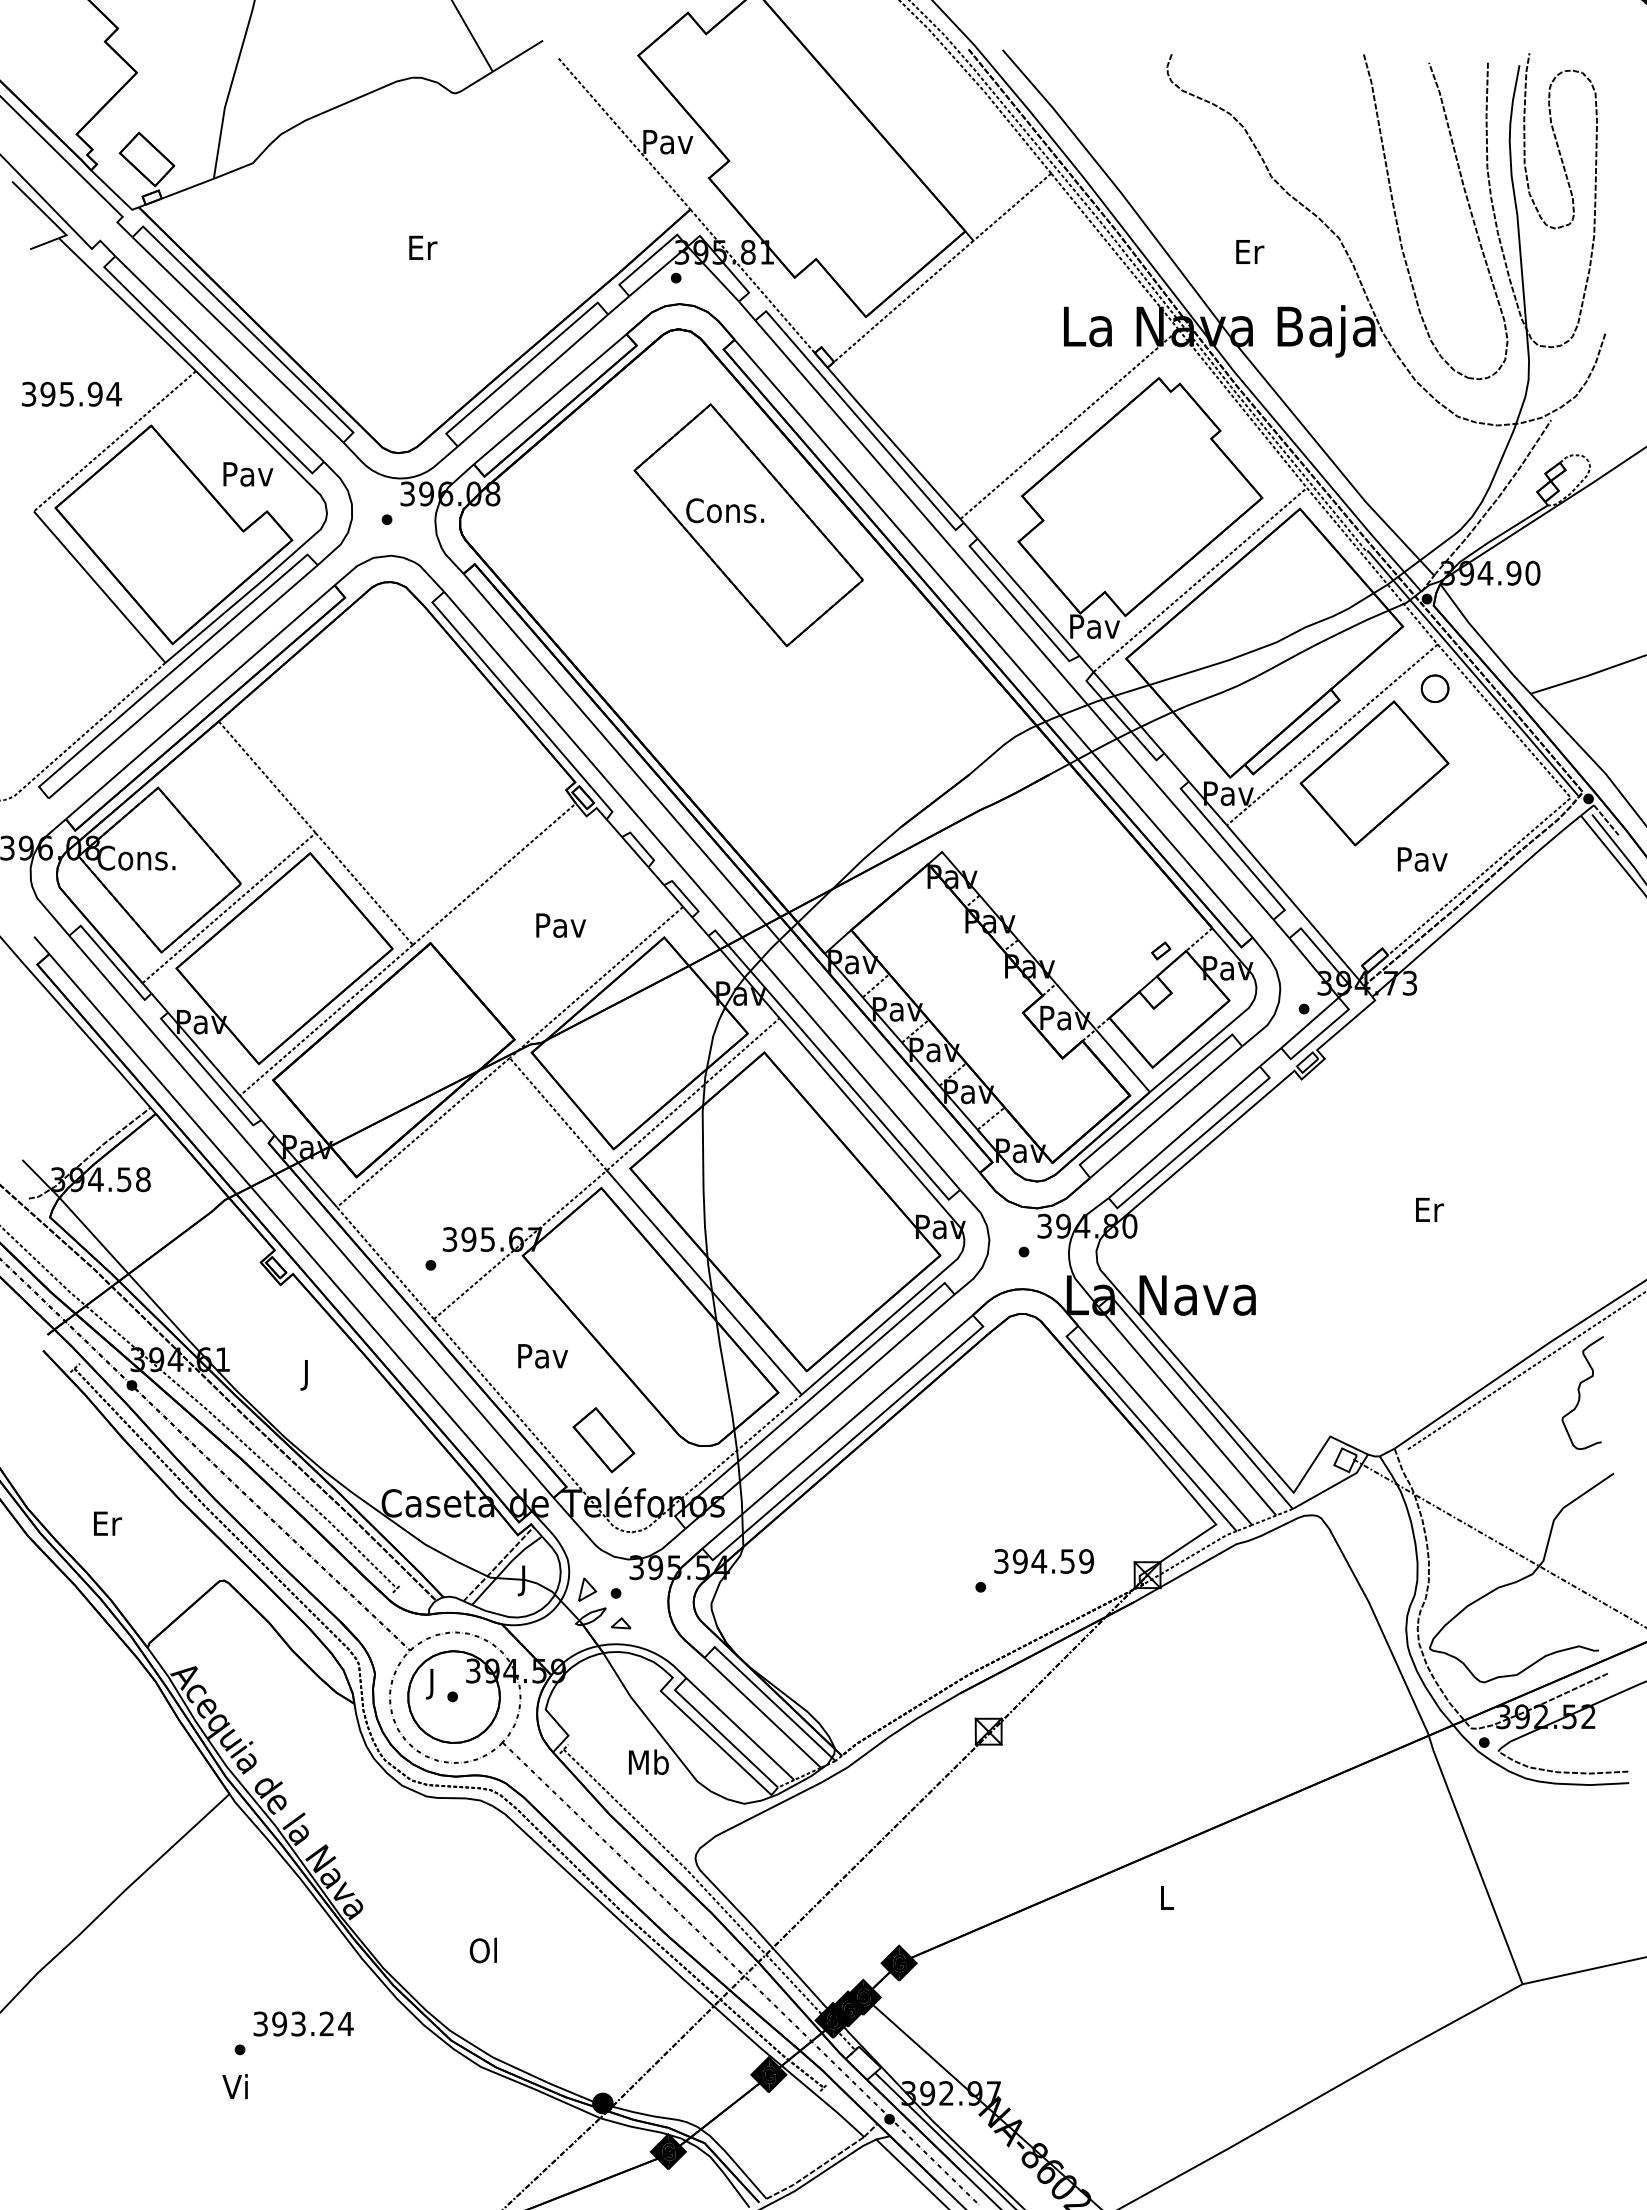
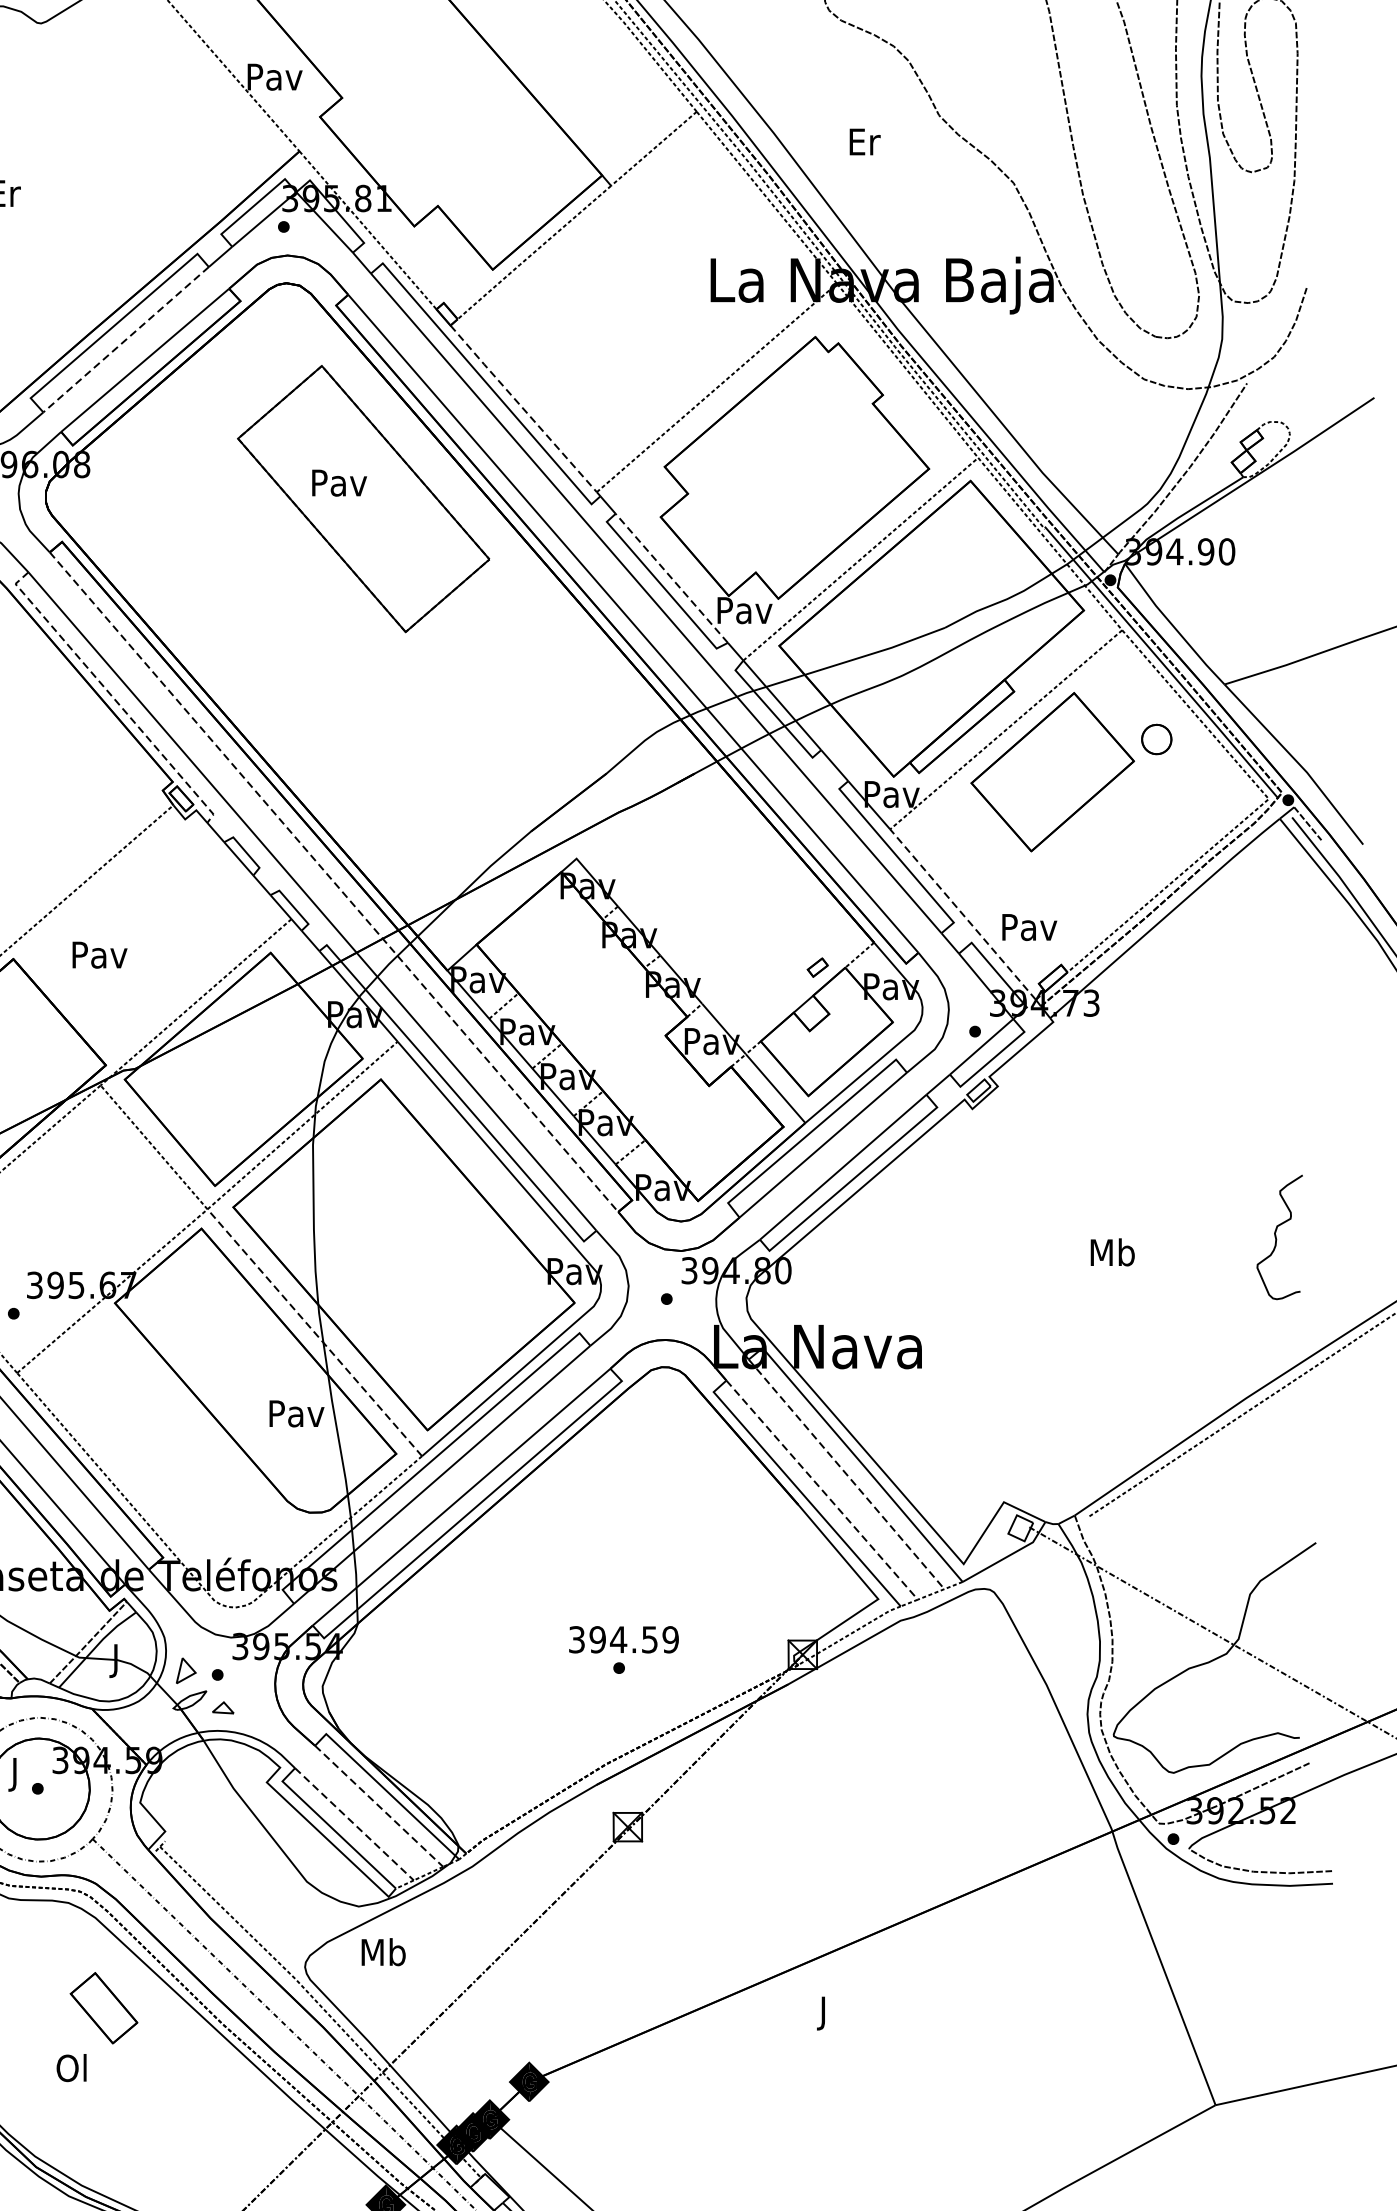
text: (1250, 251) -> (865, 141), moved
line: (532, 380) -> (125, 339), solid -> dashed
line: (893, 443) -> (523, 408), solid -> dashed
text: (725, 510) -> (338, 482), Cons. -> Pav
line: (1028, 597) -> (671, 578), solid -> dashed
part: (1434, 688) -> (1156, 739), moved
line: (520, 705) -> (112, 697), solid -> dashed
text: (1422, 859) -> (1029, 927), moved
line: (722, 873) -> (334, 882), solid -> dashed
line: (1293, 902) -> (963, 914), solid -> dashed
text: (561, 925) -> (100, 955), moved
text: (1429, 1209) -> (1113, 1252), Er -> Mb
line: (704, 1282) -> (315, 1332), solid -> dashed
text: (542, 1356) -> (296, 1414), moved
curve: (1580, 1393) -> (1277, 1237), moved
line: (1187, 1411) -> (846, 1474), solid -> dashed
line: (1165, 1425) -> (822, 1490), solid -> dashed
part: (603, 1440) -> (103, 2008), moved
text: (1043, 1561) -> (623, 1639), moved
line: (763, 1713) -> (379, 1807), solid -> dashed
line: (740, 1729) -> (354, 1824), solid -> dashed
text: (648, 1761) -> (383, 1951), moved
text: (1166, 1900) -> (823, 2012), L -> J

